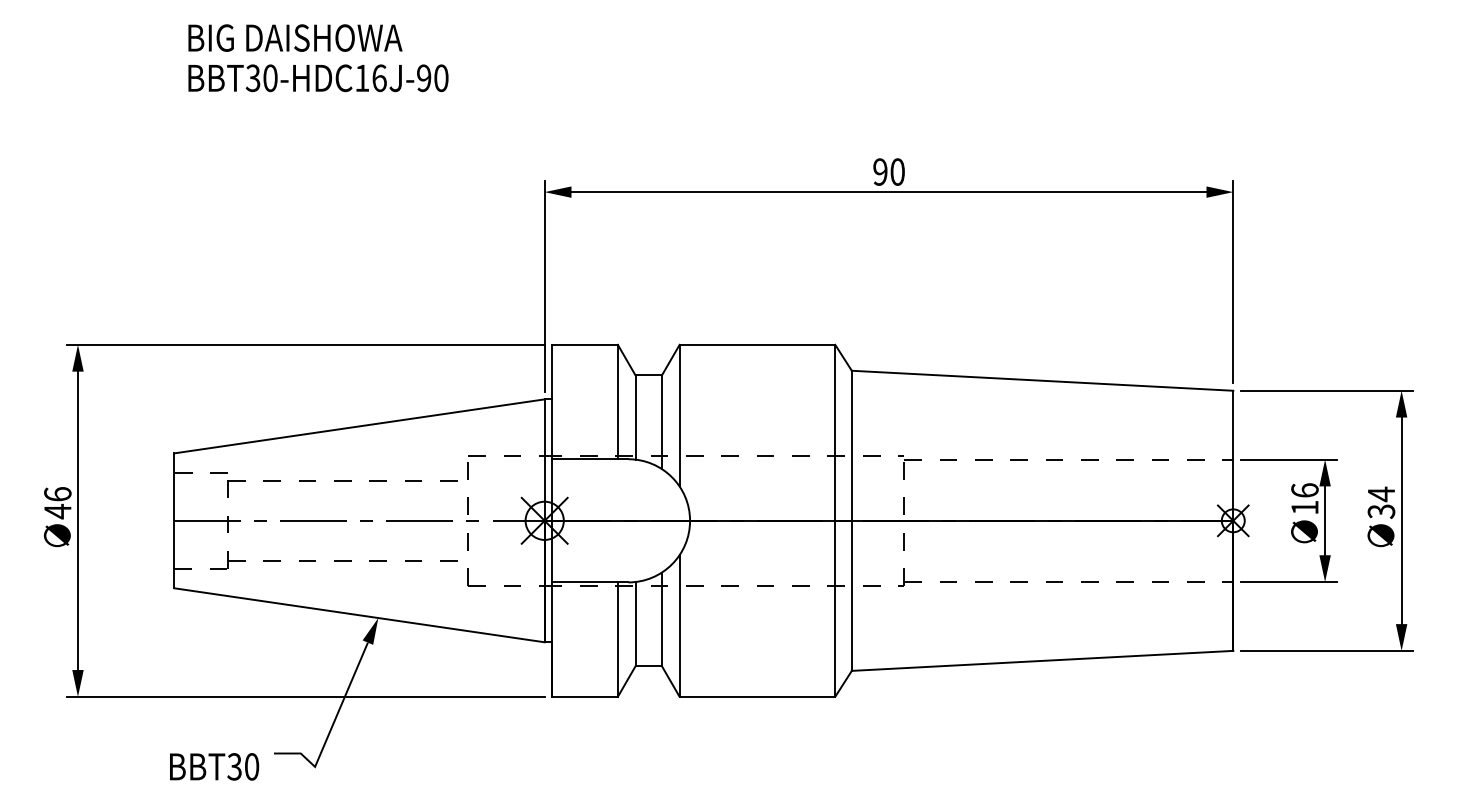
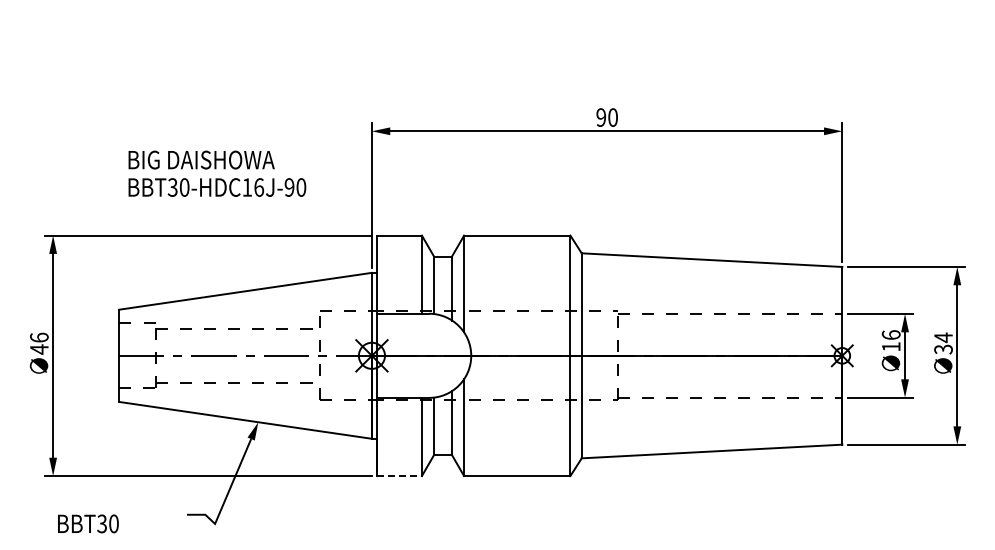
text: (318, 57) -> (217, 173), moved
line: (586, 697) -> (400, 476), solid -> dashed
text: (214, 766) -> (88, 523), moved

